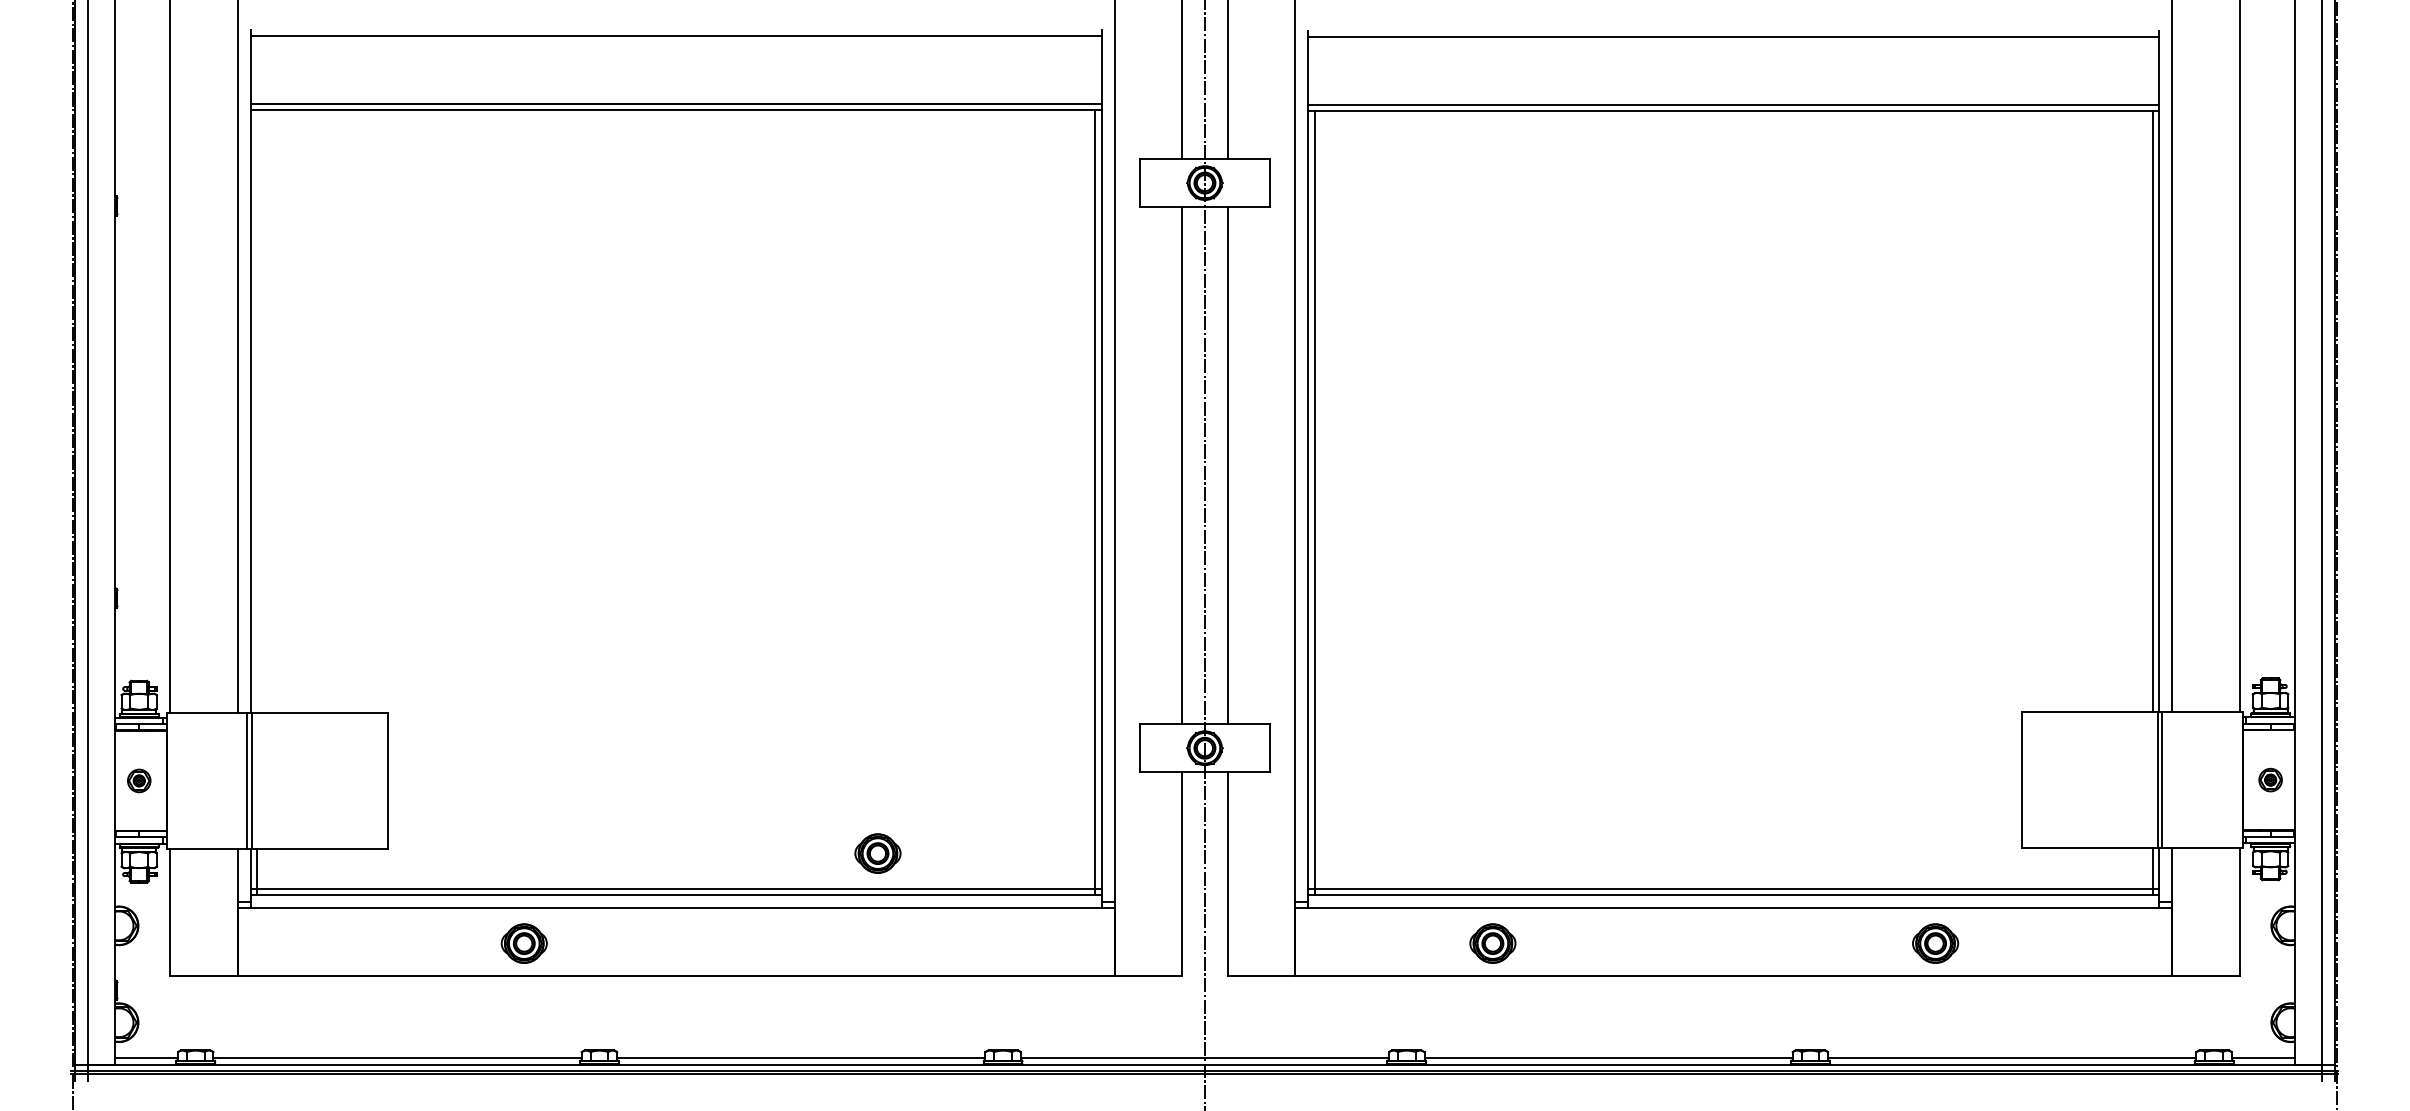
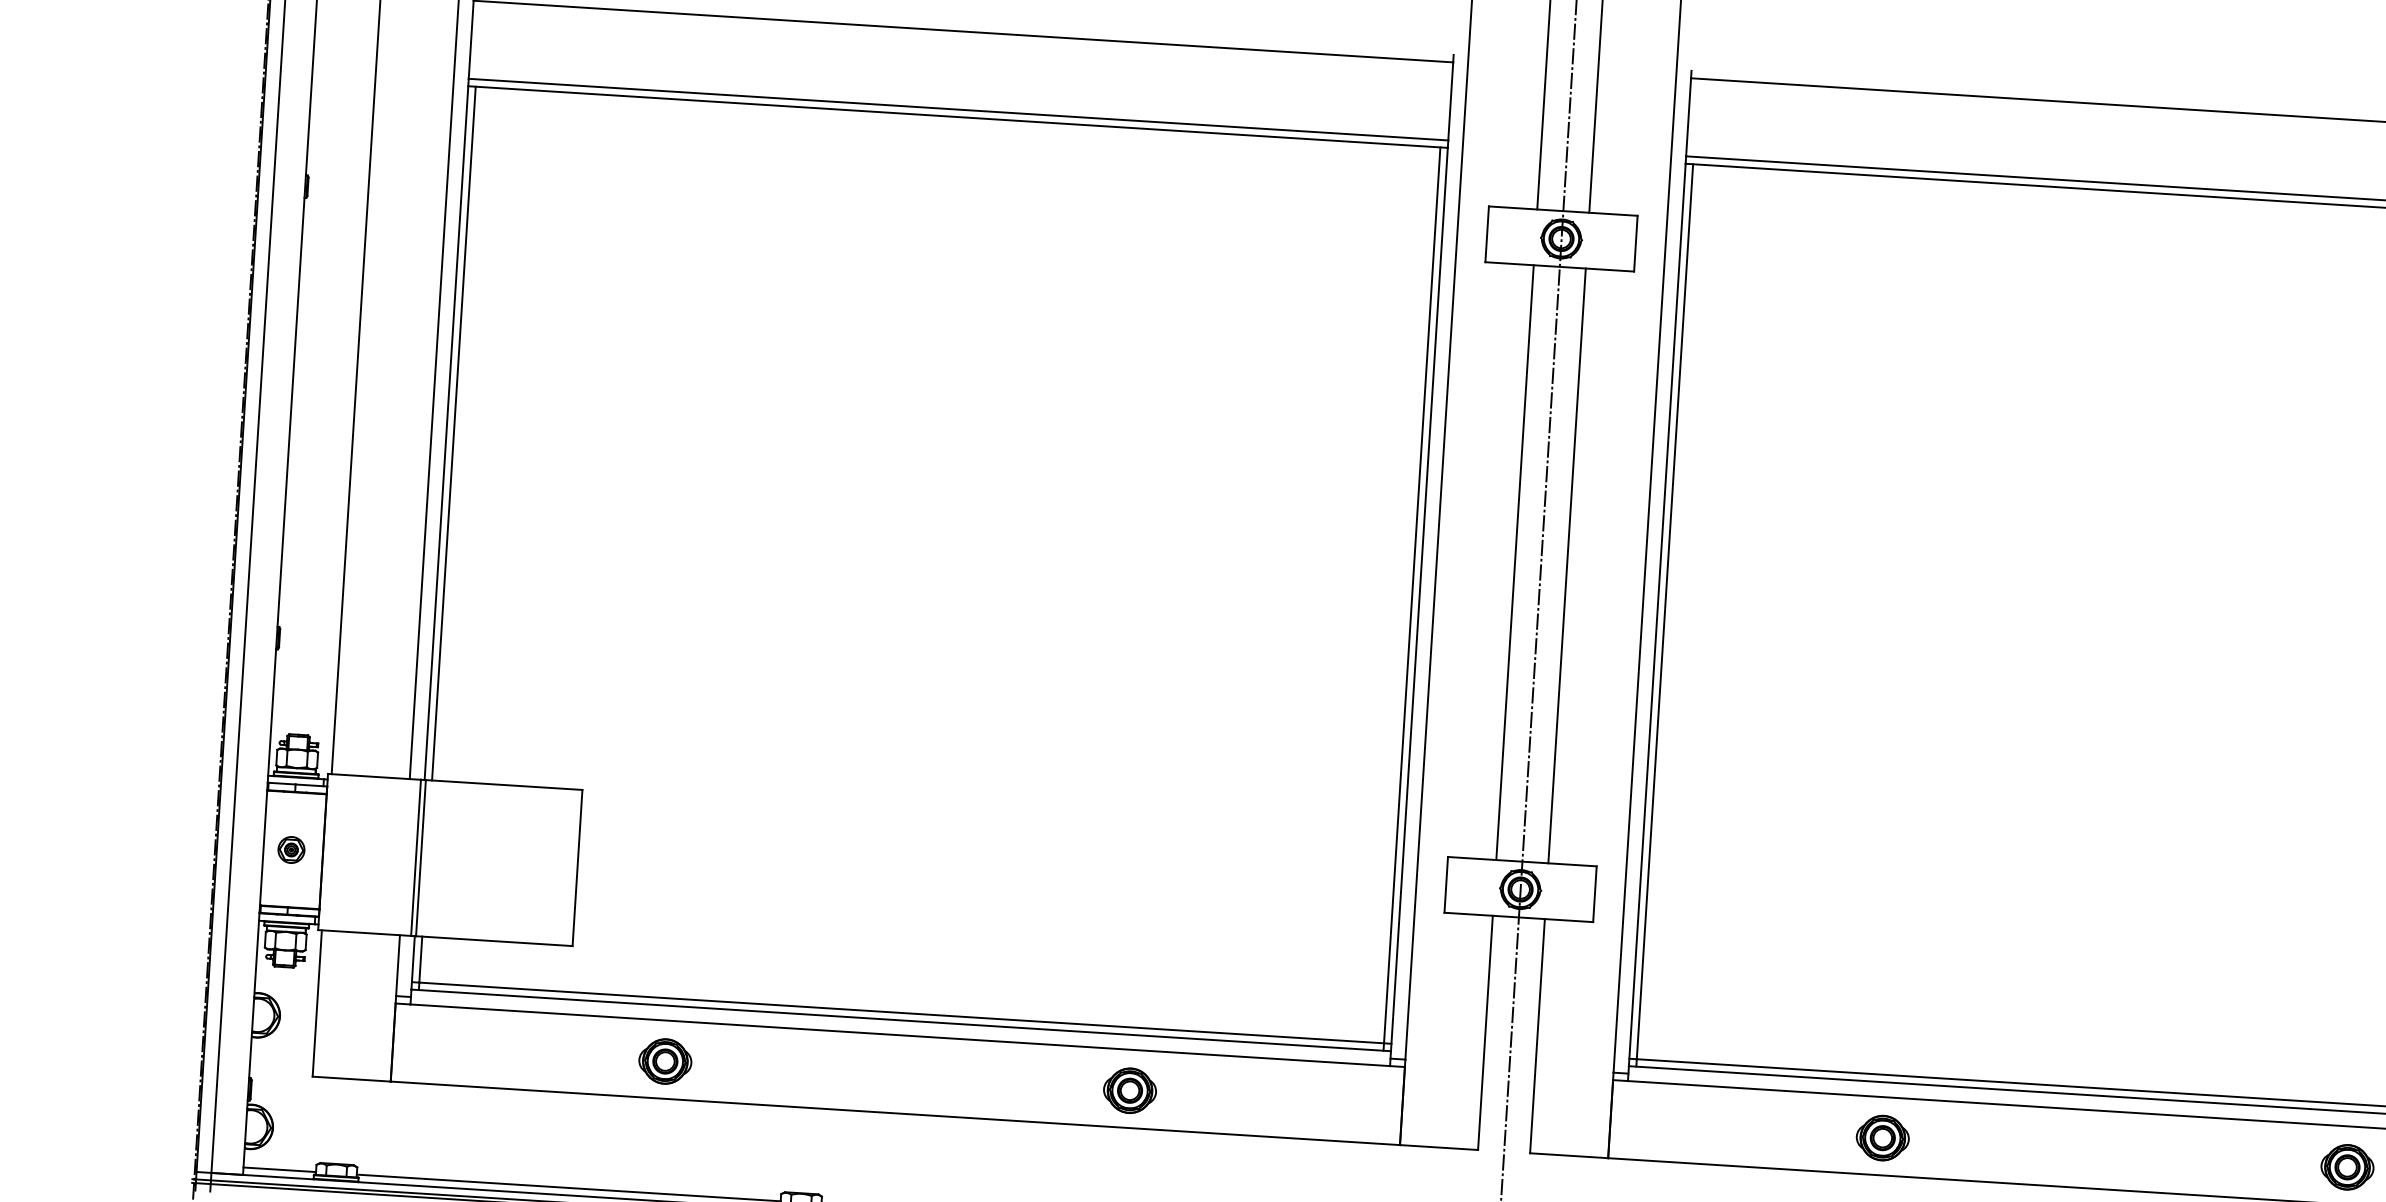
line: (257, 411) -> (454, 433), added
part: (877, 853) -> (1129, 1090), moved
part: (523, 943) -> (664, 1061), moved
part: (1492, 943) -> (1882, 1137), moved

